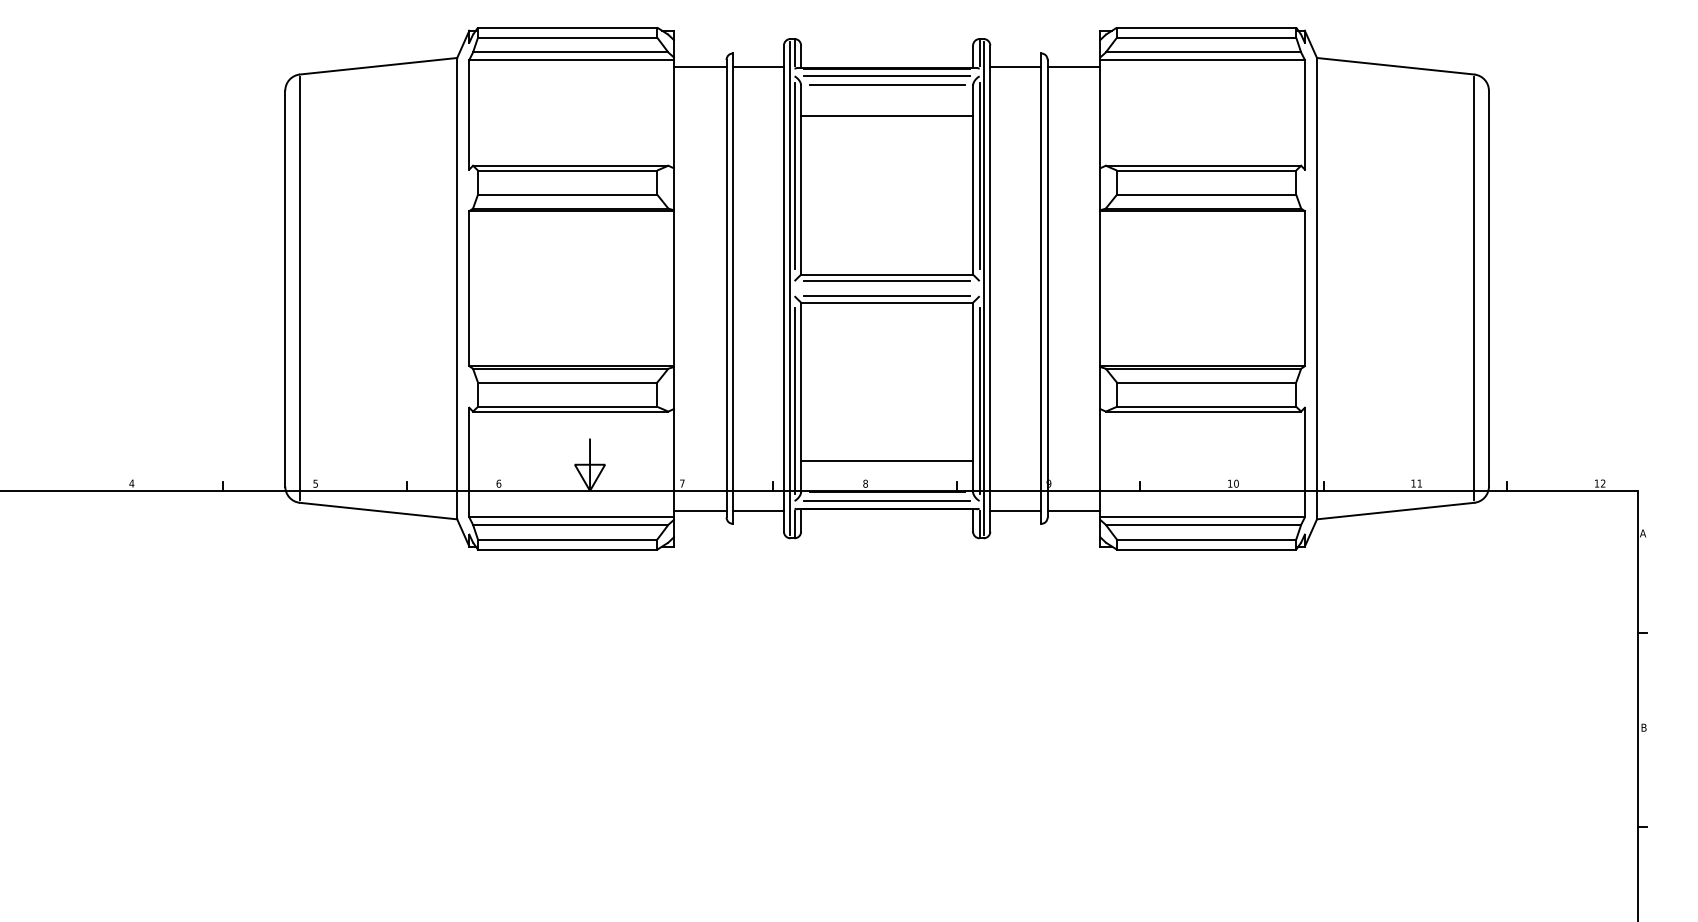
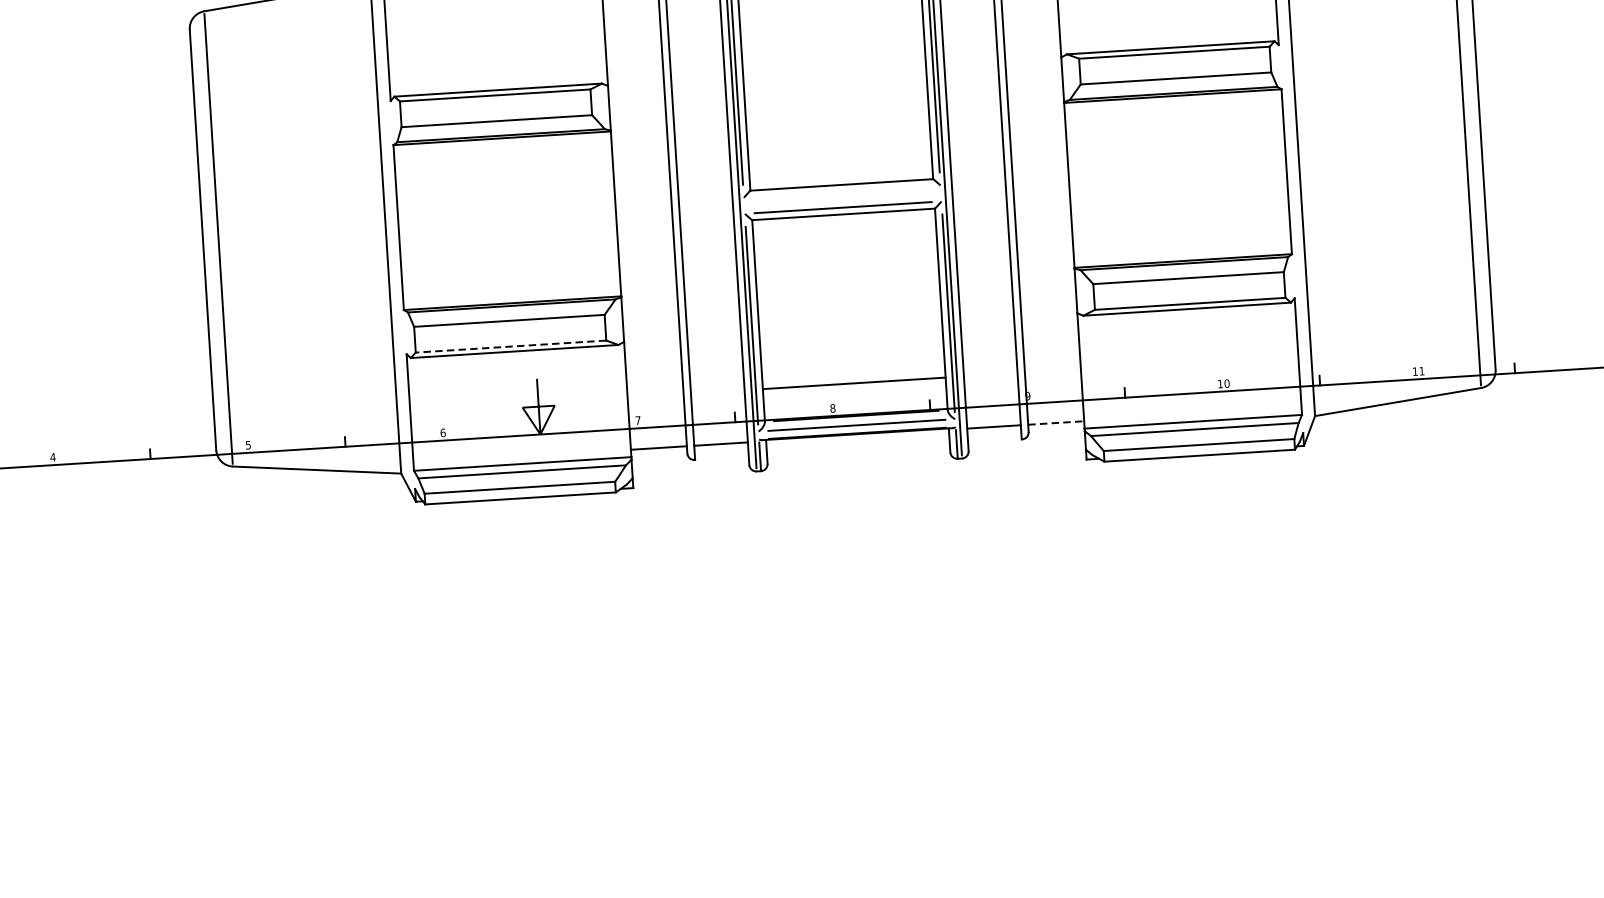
line: (887, 115) -> (831, 15), removed
line: (886, 281) -> (841, 192), removed
line: (567, 406) -> (510, 346), solid -> dashed
line: (1074, 510) -> (1056, 422), solid -> dashed

